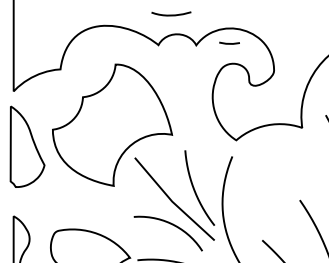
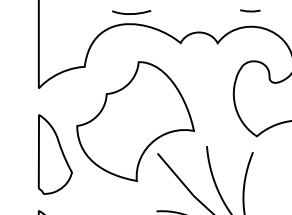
curve: (171, 14) -> (131, 13), moved
line: (228, 42) -> (249, 10), moved
part: (27, 146) -> (55, 154), moved

